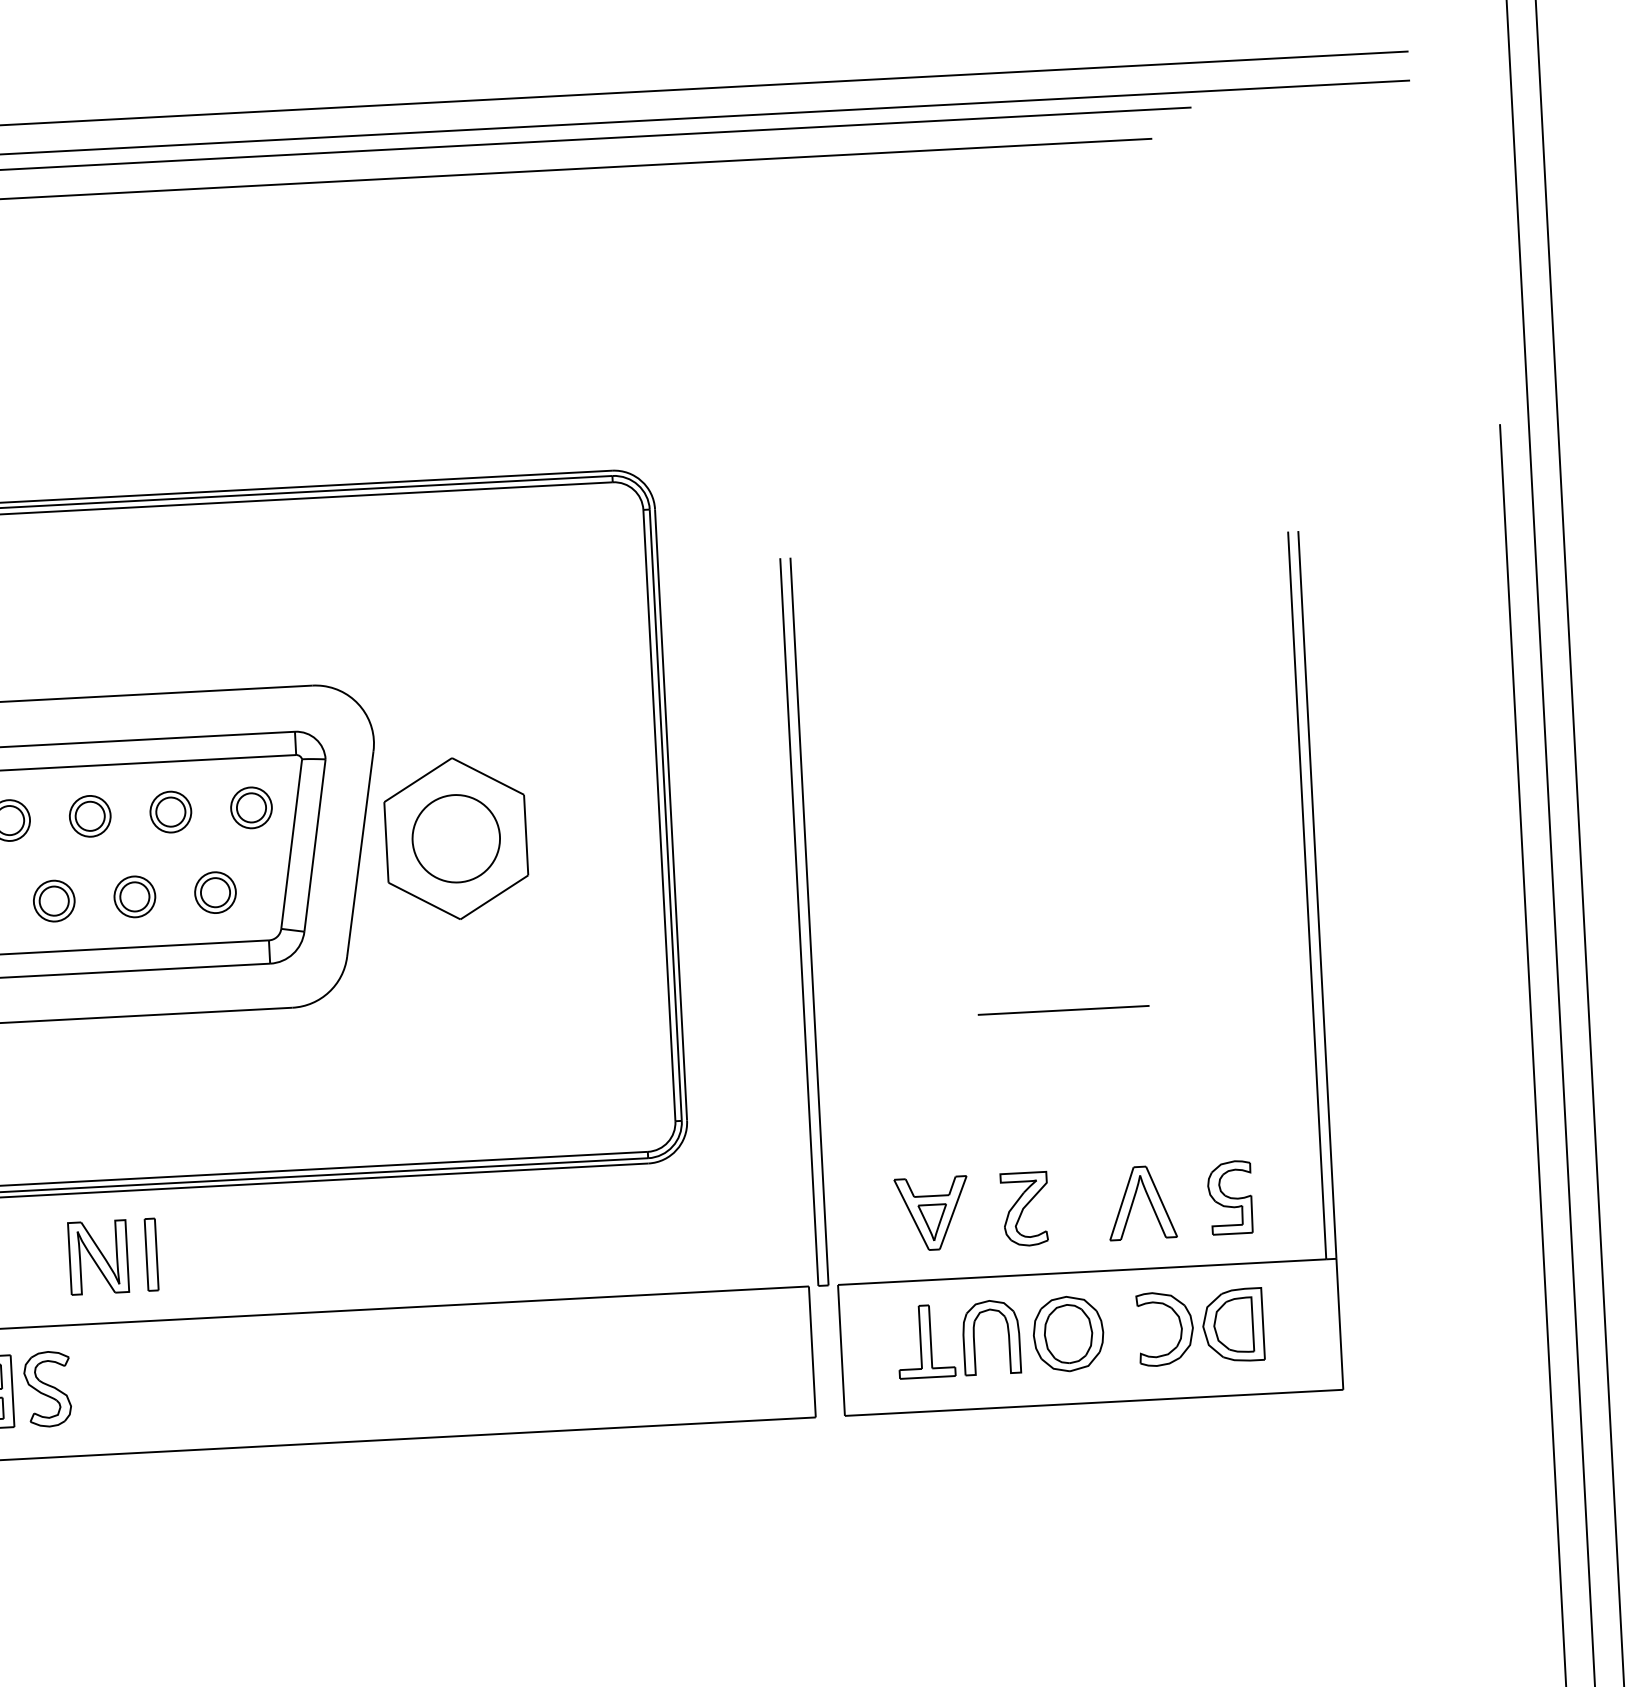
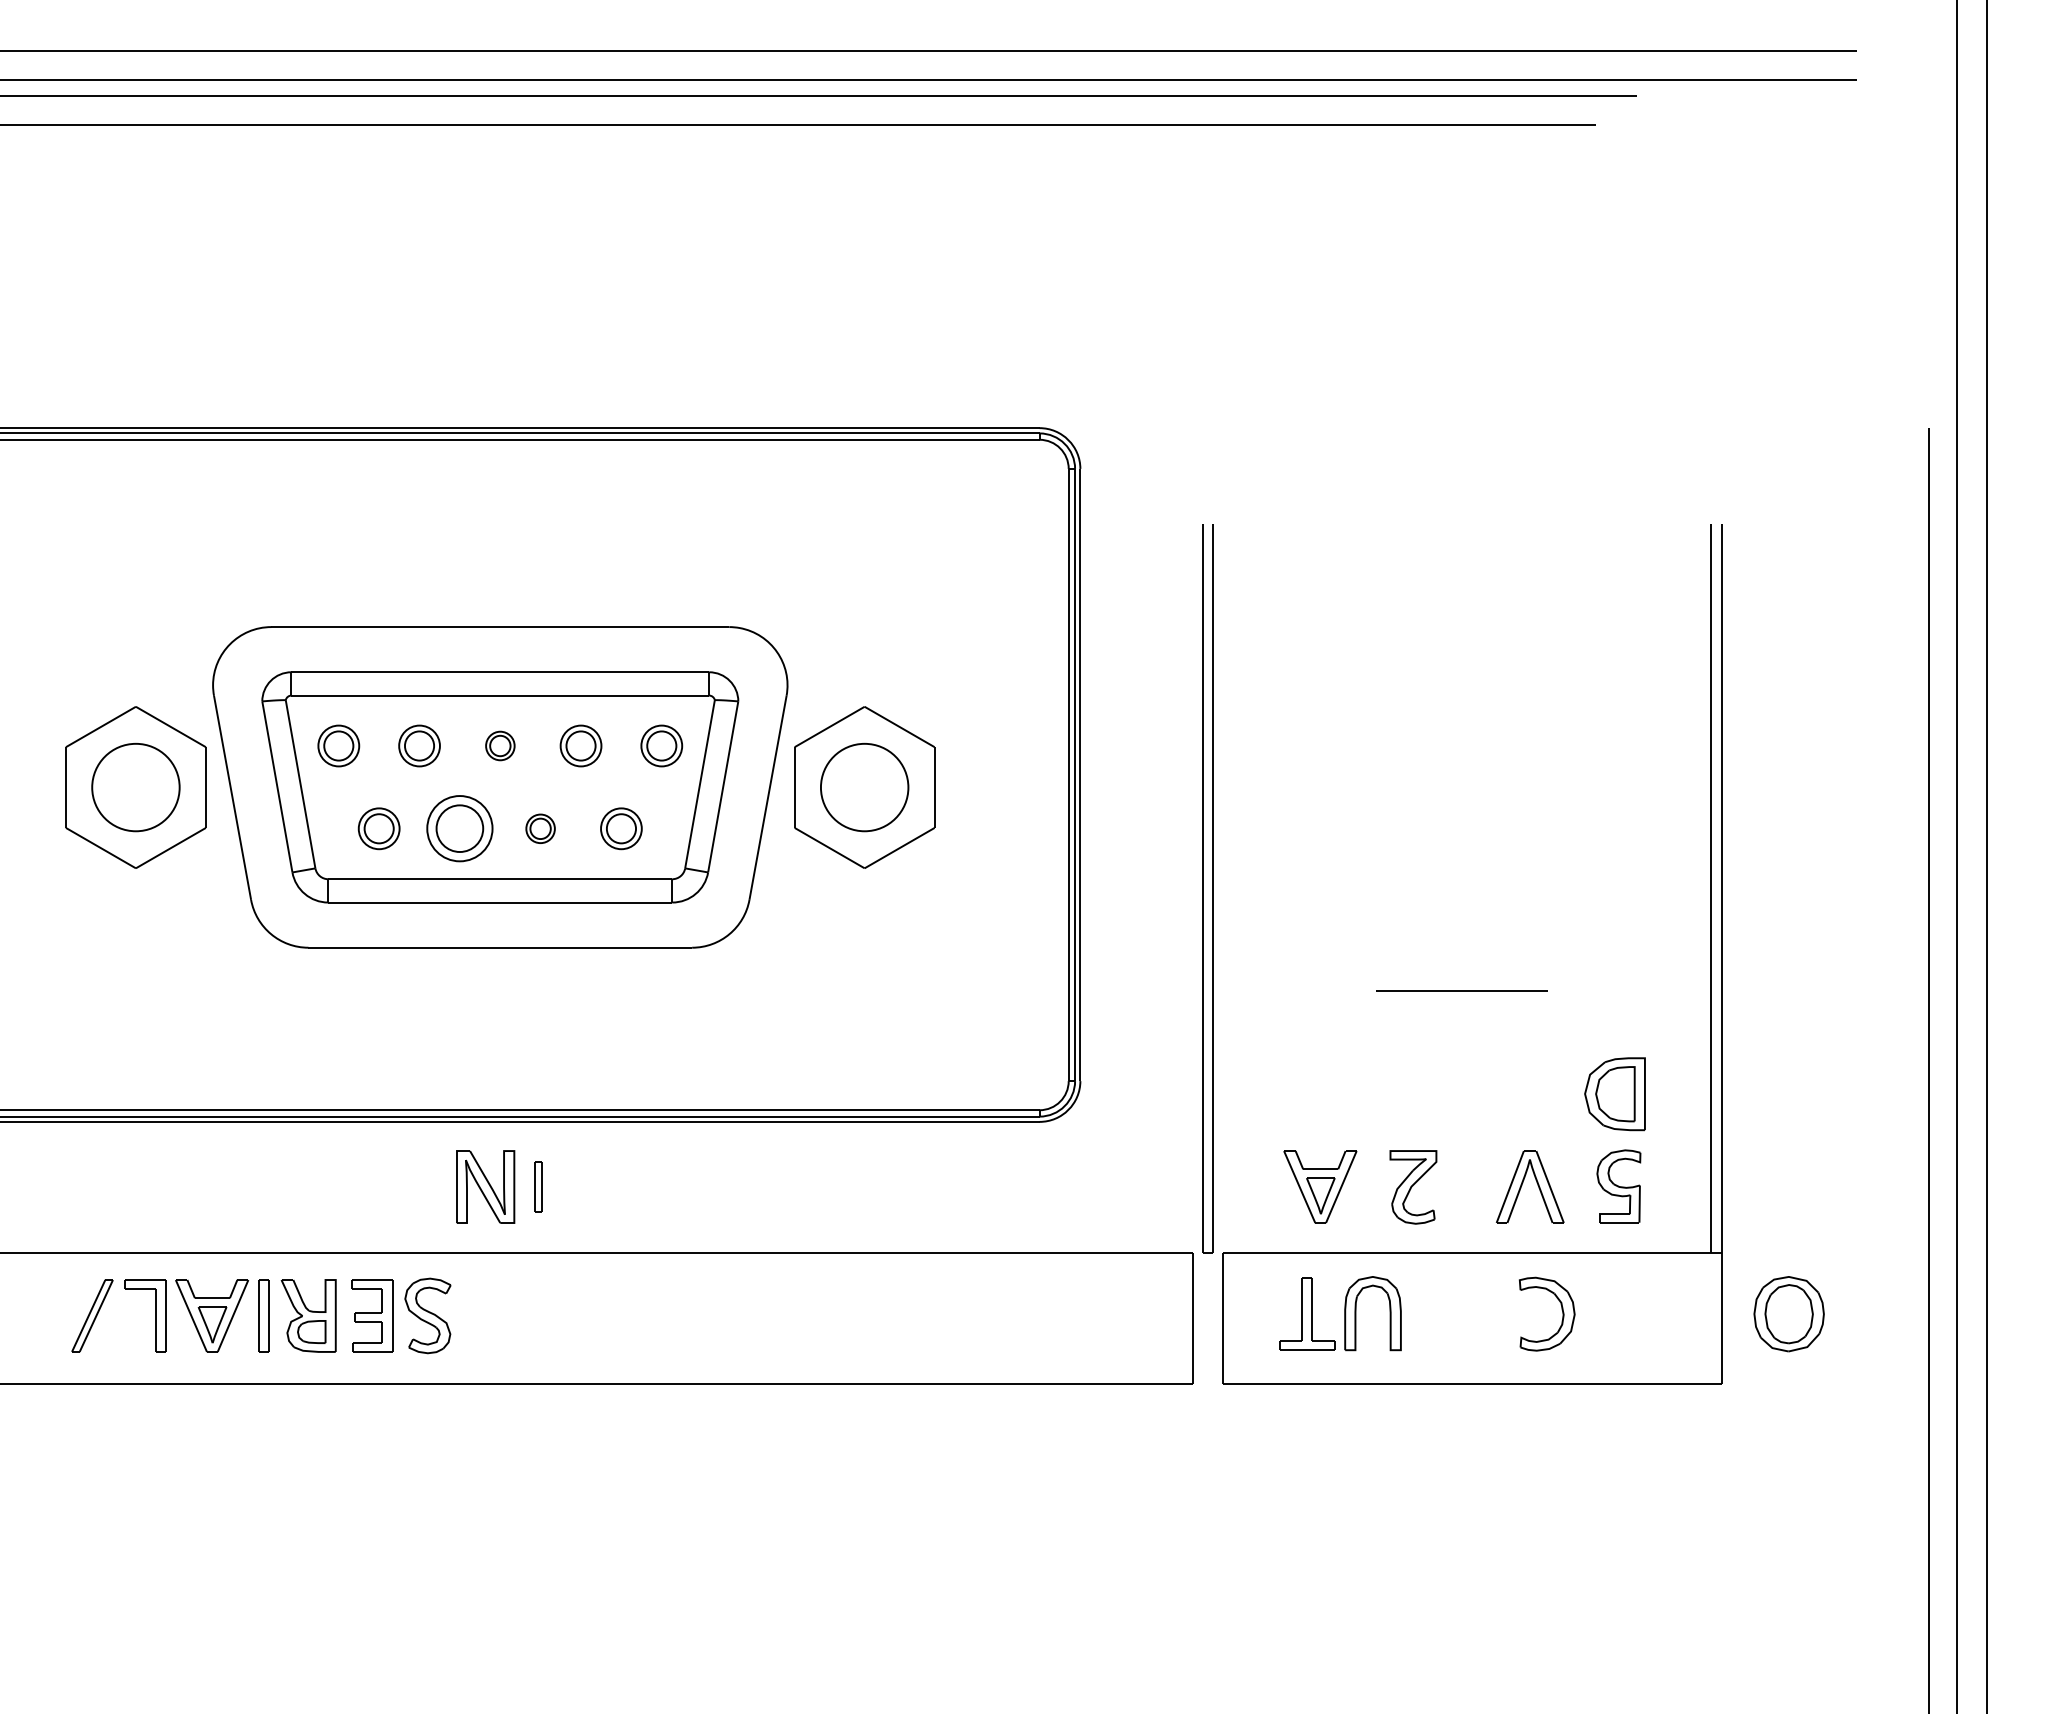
part: (90, 815) -> (500, 745), size x0.7
part: (134, 896) -> (540, 828), size x0.7
part: (53, 900) -> (459, 828), size x1.6
part: (151, 1254) -> (538, 1186), size x0.7
part: (1232, 1325) -> (1614, 1094), moved
part: (1067, 1334) -> (1788, 1314), moved

